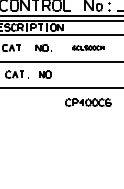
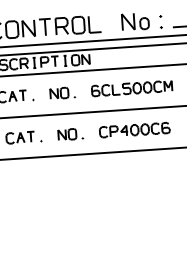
part: (88, 47) -> (131, 87), size x1.67
part: (88, 102) -> (134, 129), moved

